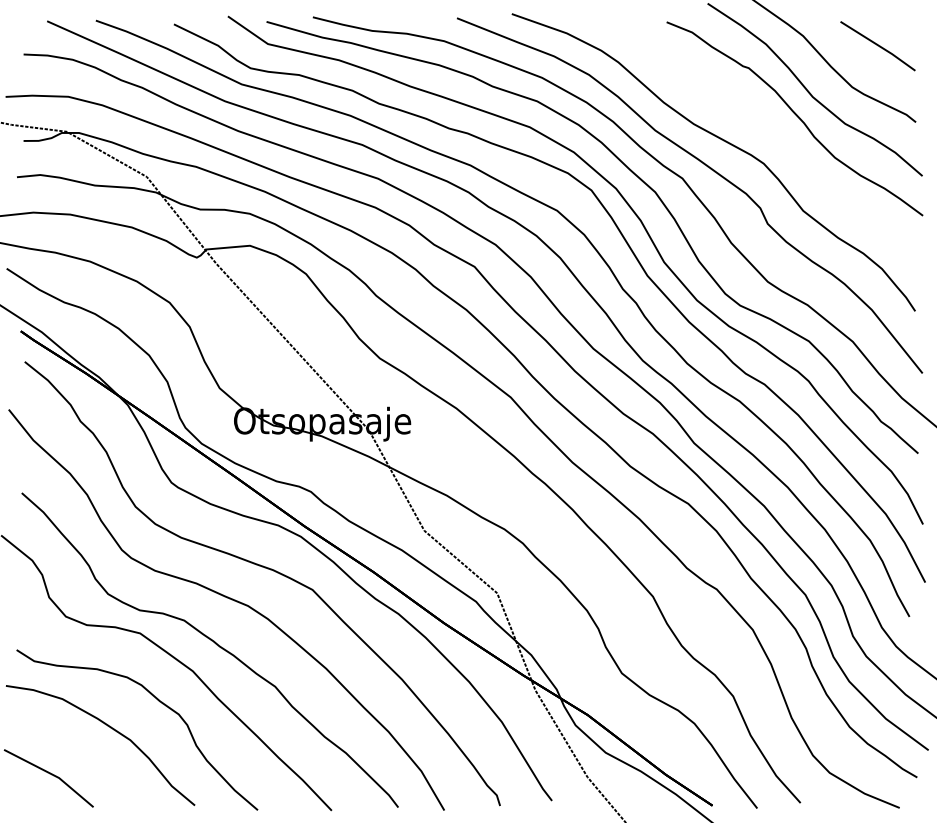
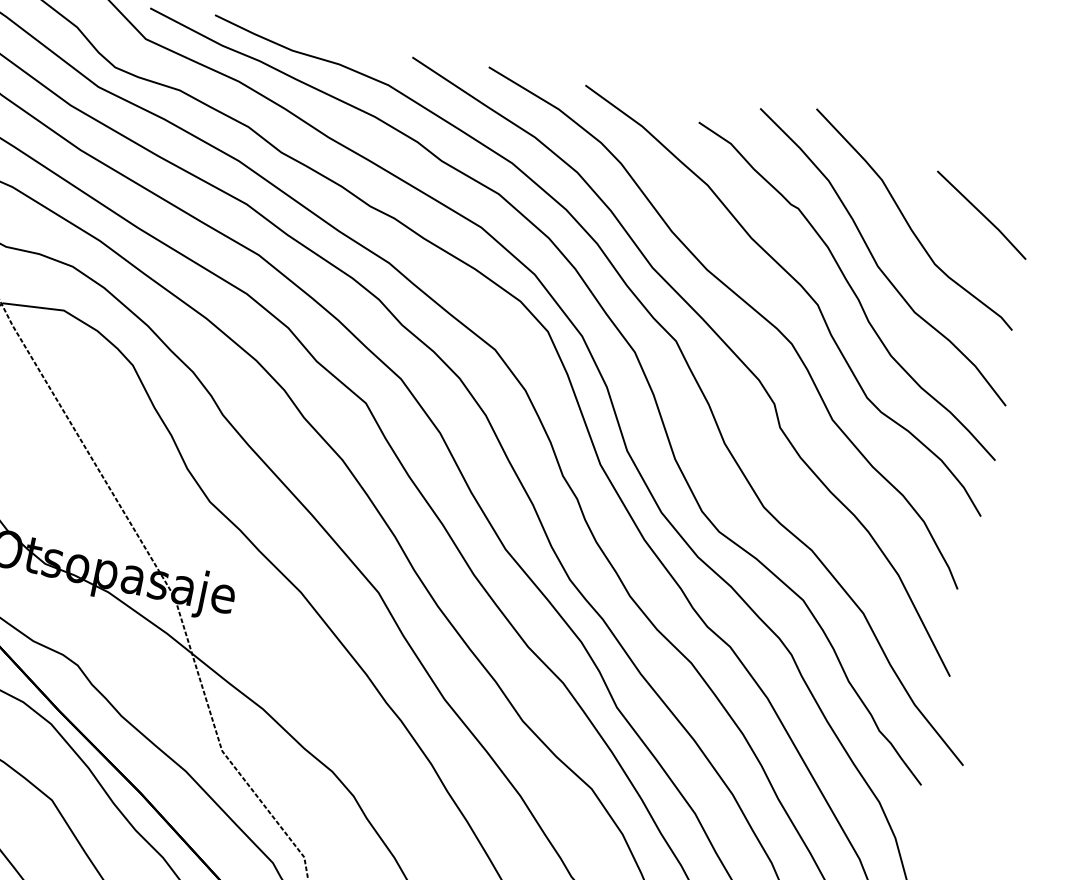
curve: (759, 121) -> (797, 284), added

